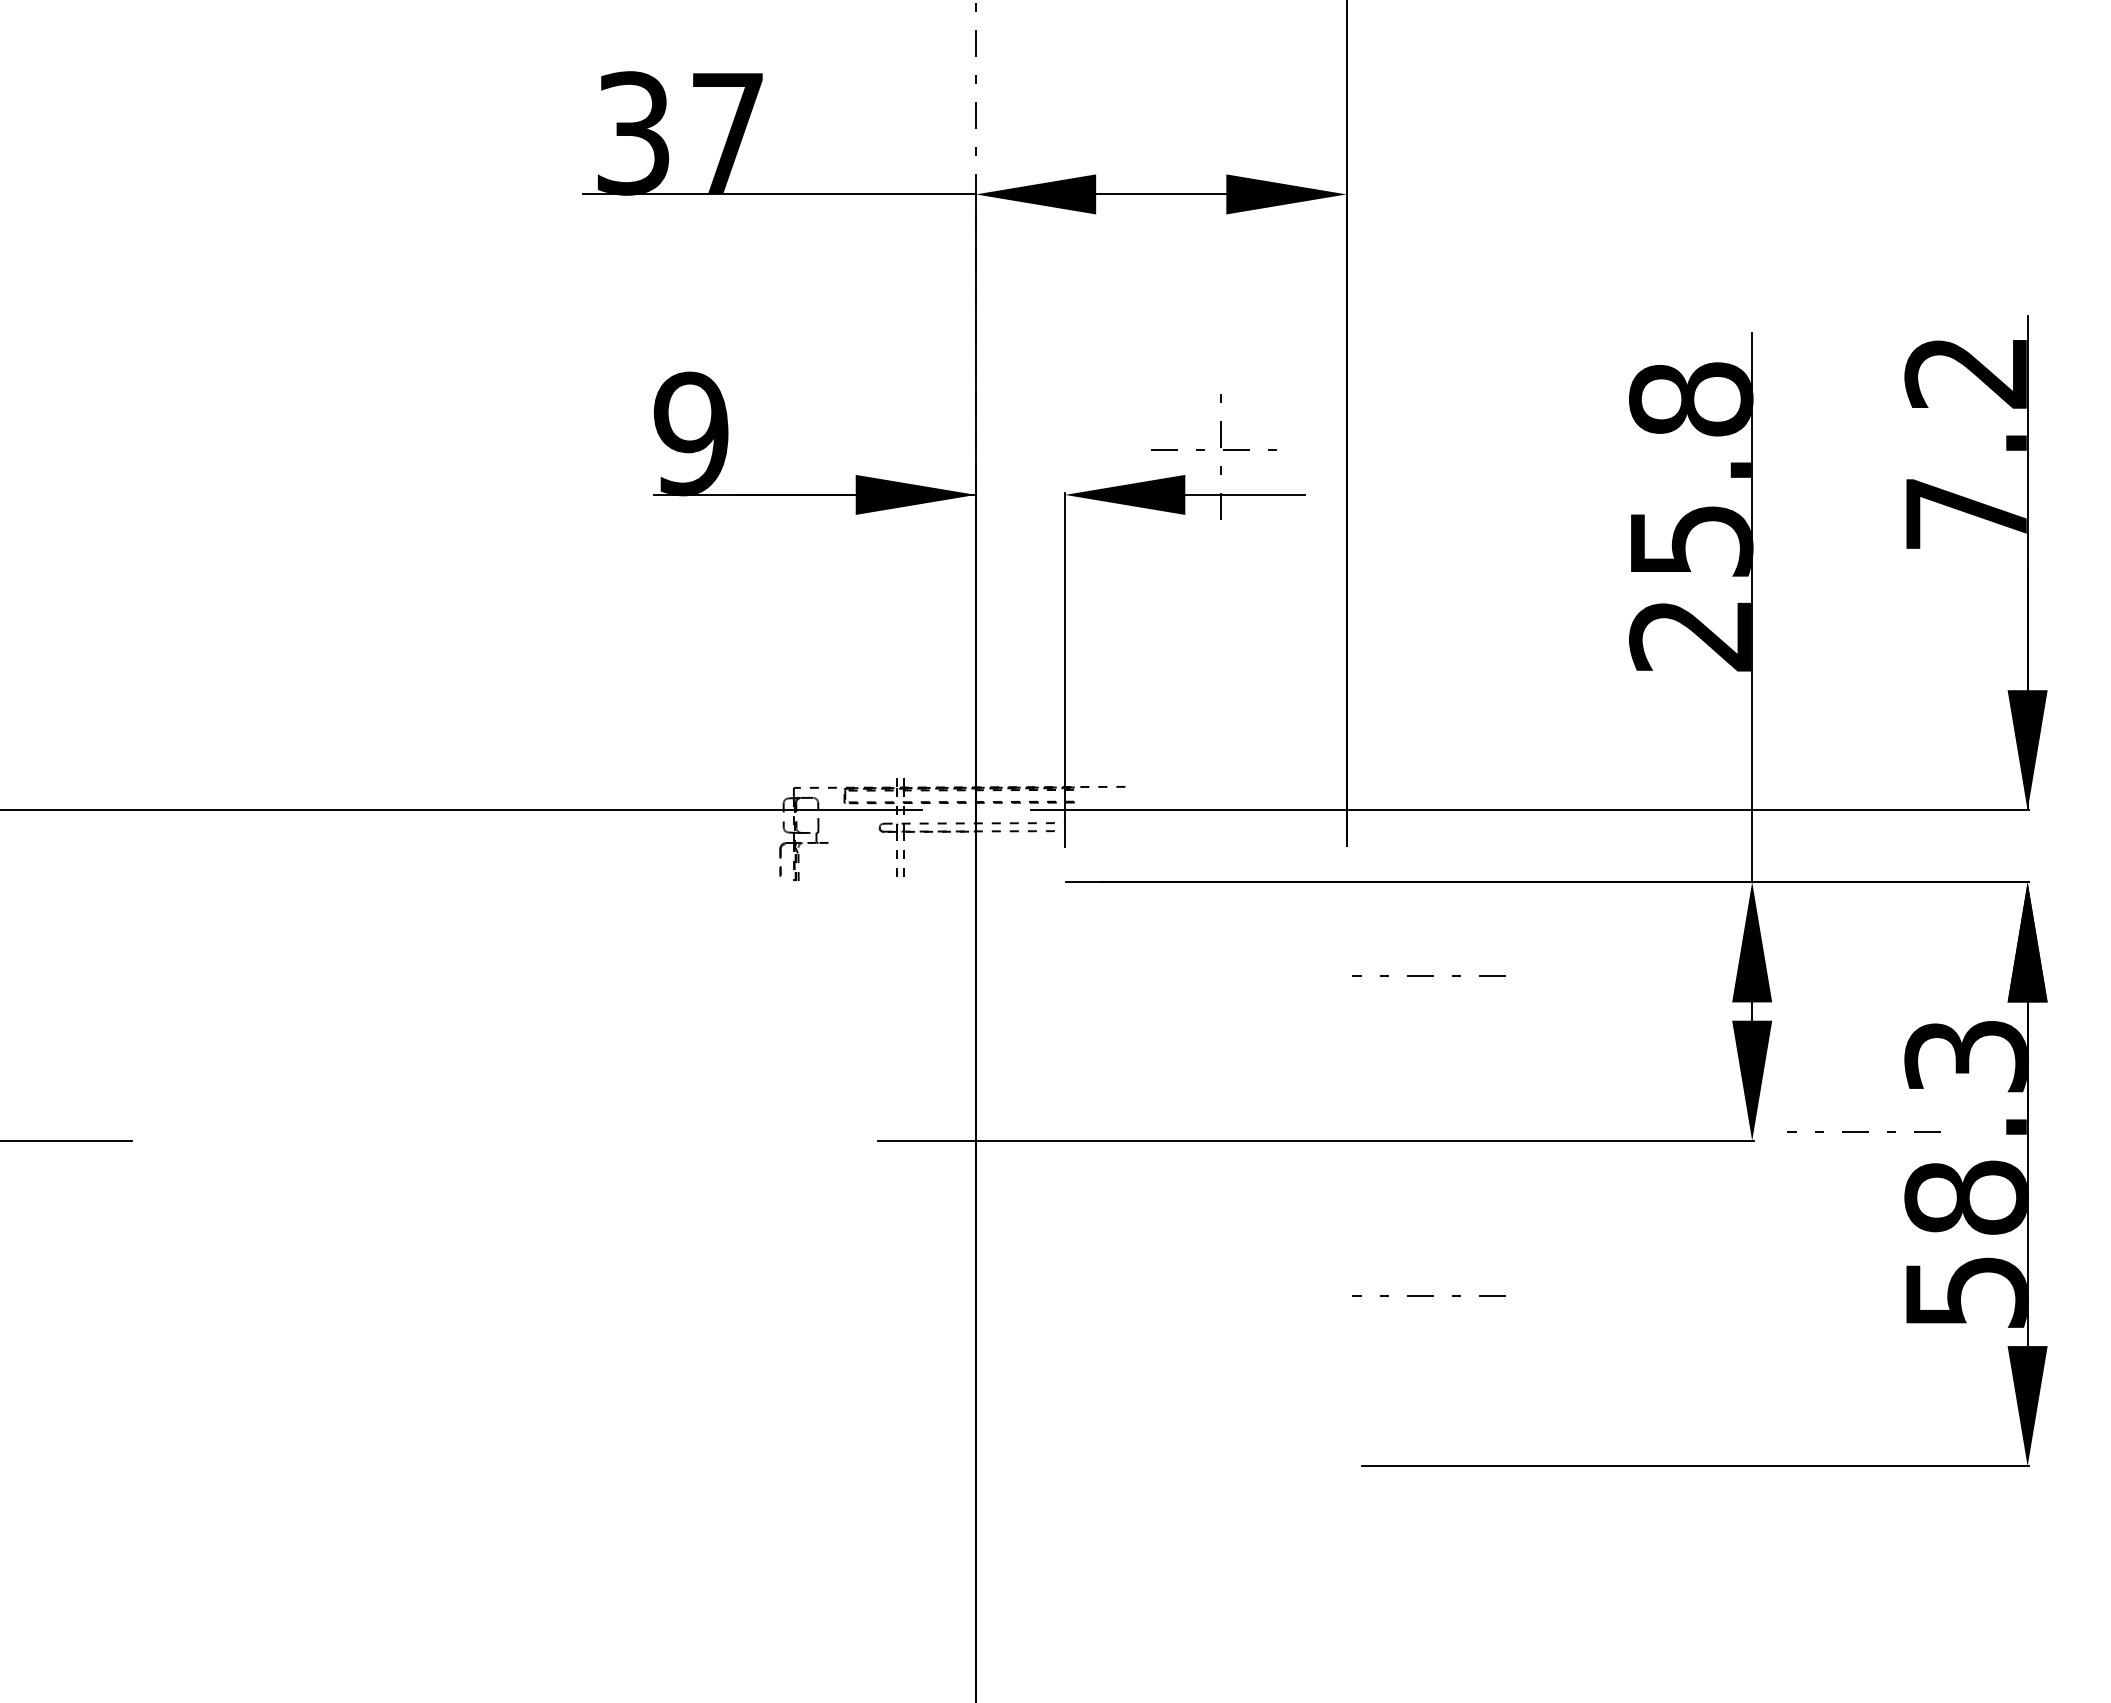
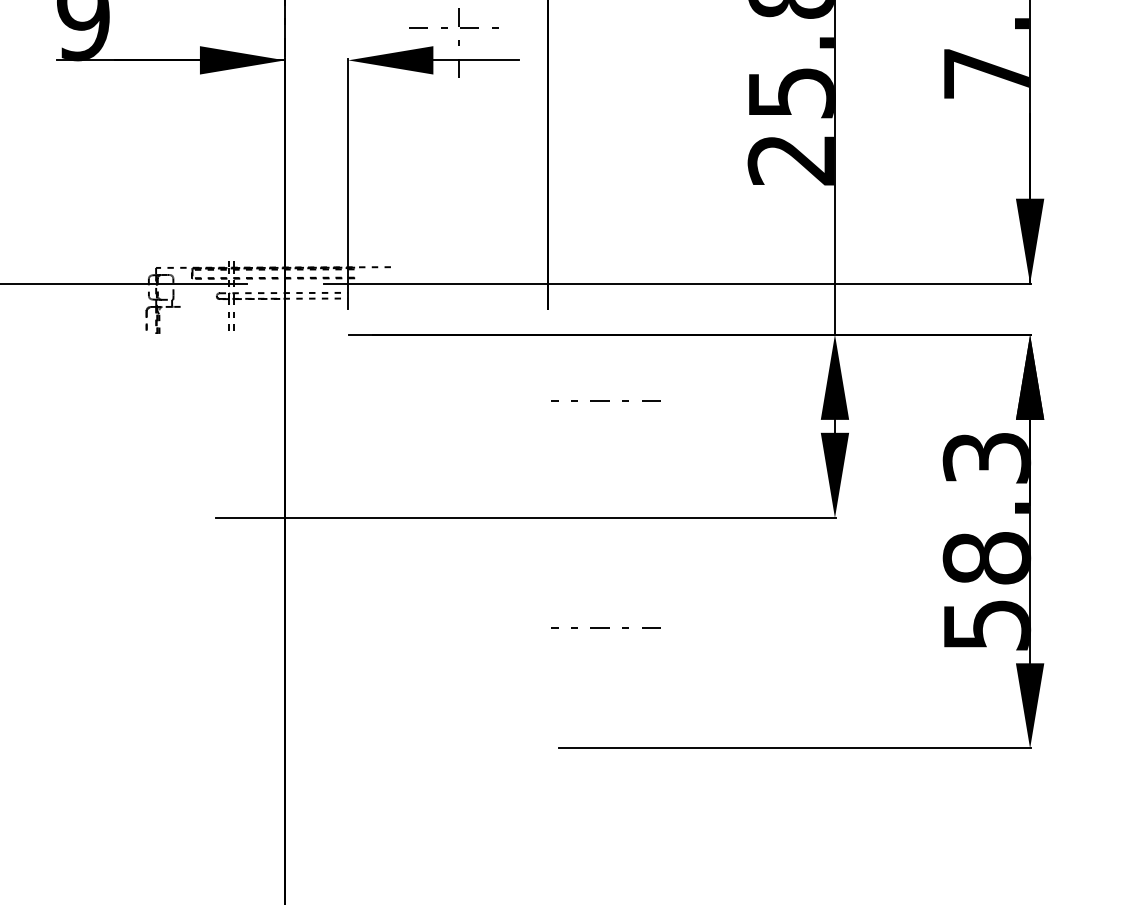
line: (1863, 1131) -> (913, 511), removed

